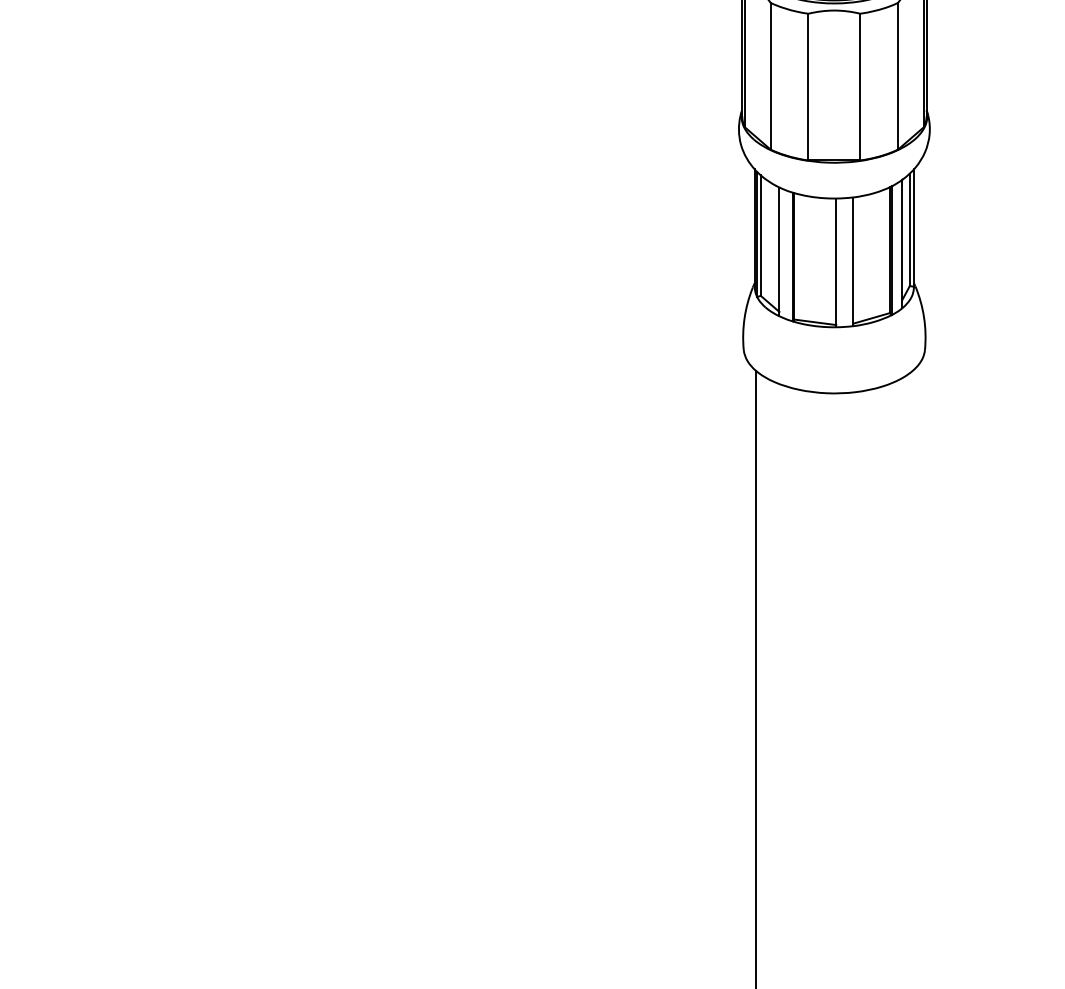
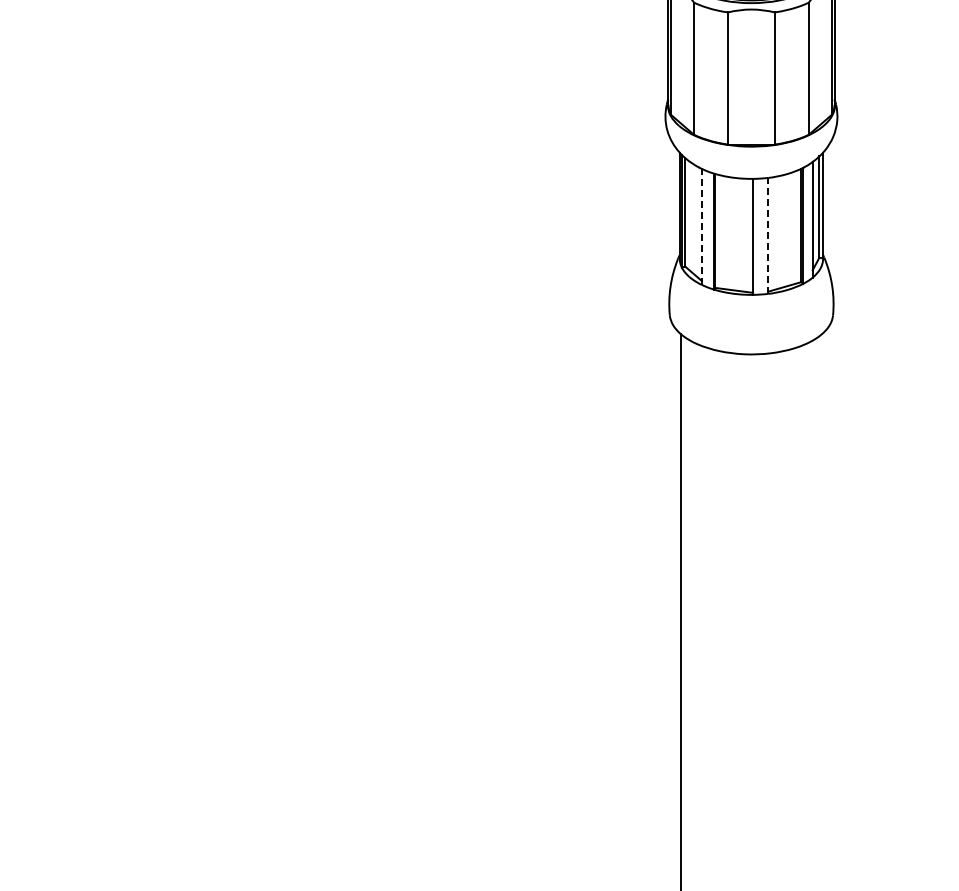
line: (778, 251) -> (701, 226), solid -> dashed
line: (853, 261) -> (768, 235), solid -> dashed

